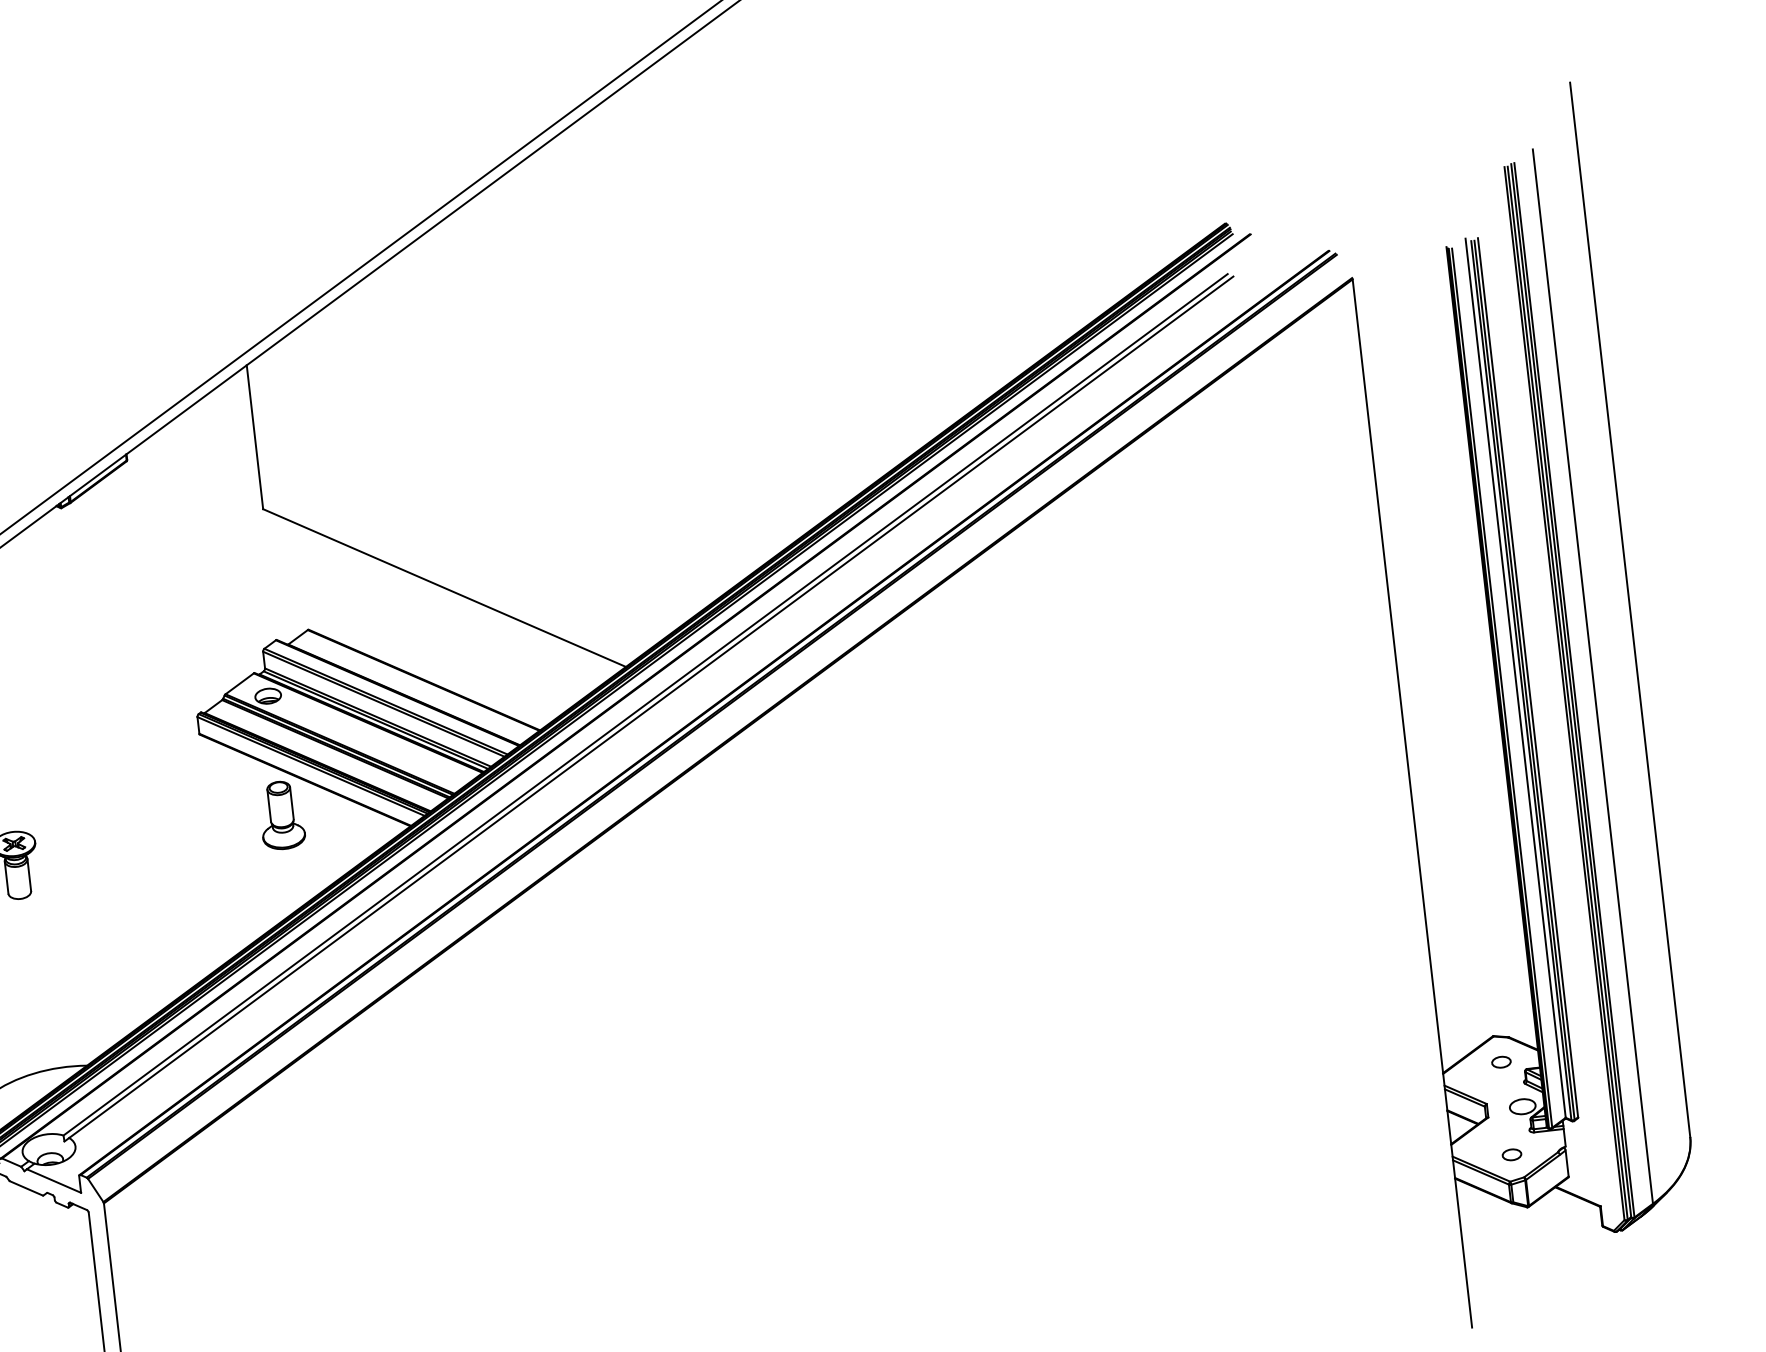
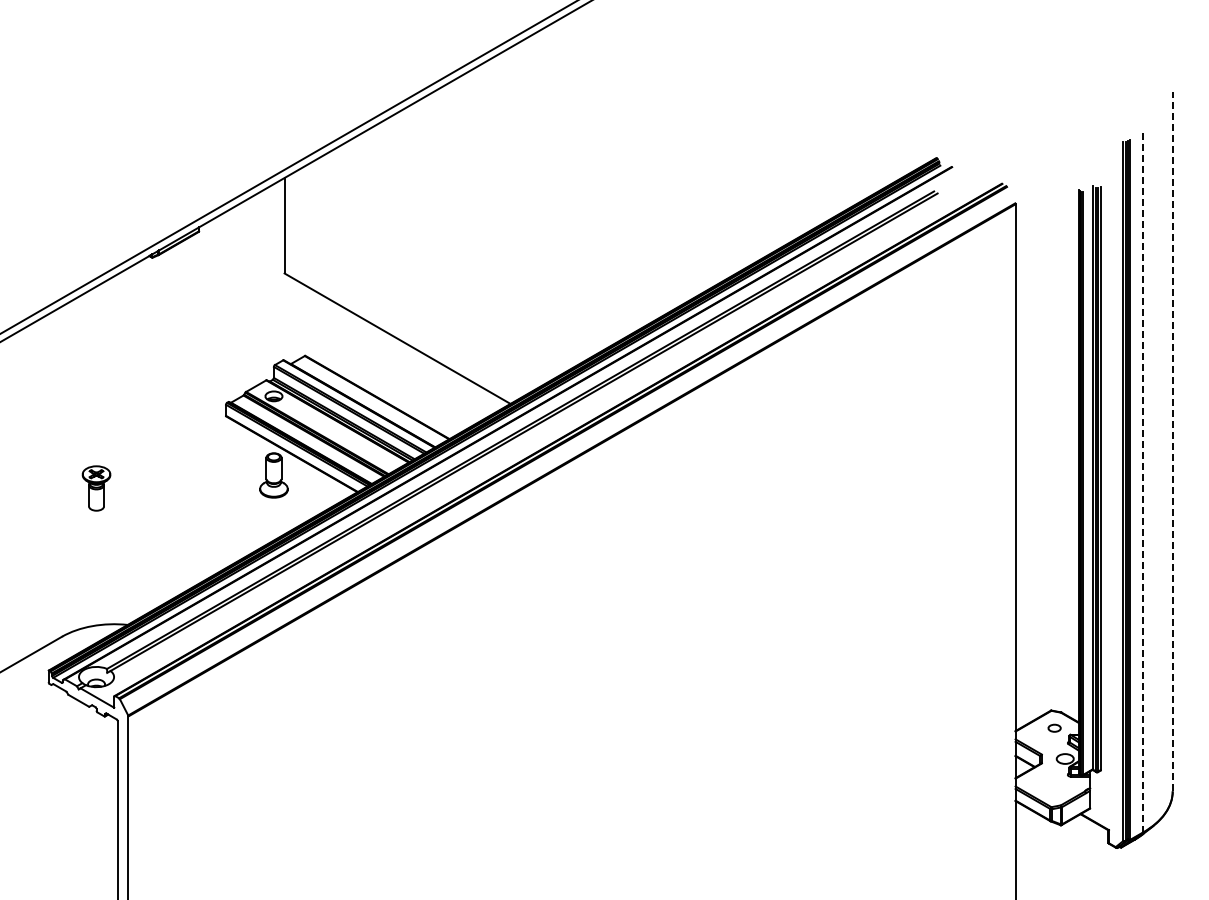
line: (1629, 609) -> (1172, 441), solid -> dashed
line: (1593, 676) -> (1143, 482), solid -> dashed
part: (1511, 1154) -> (1054, 789), removed

